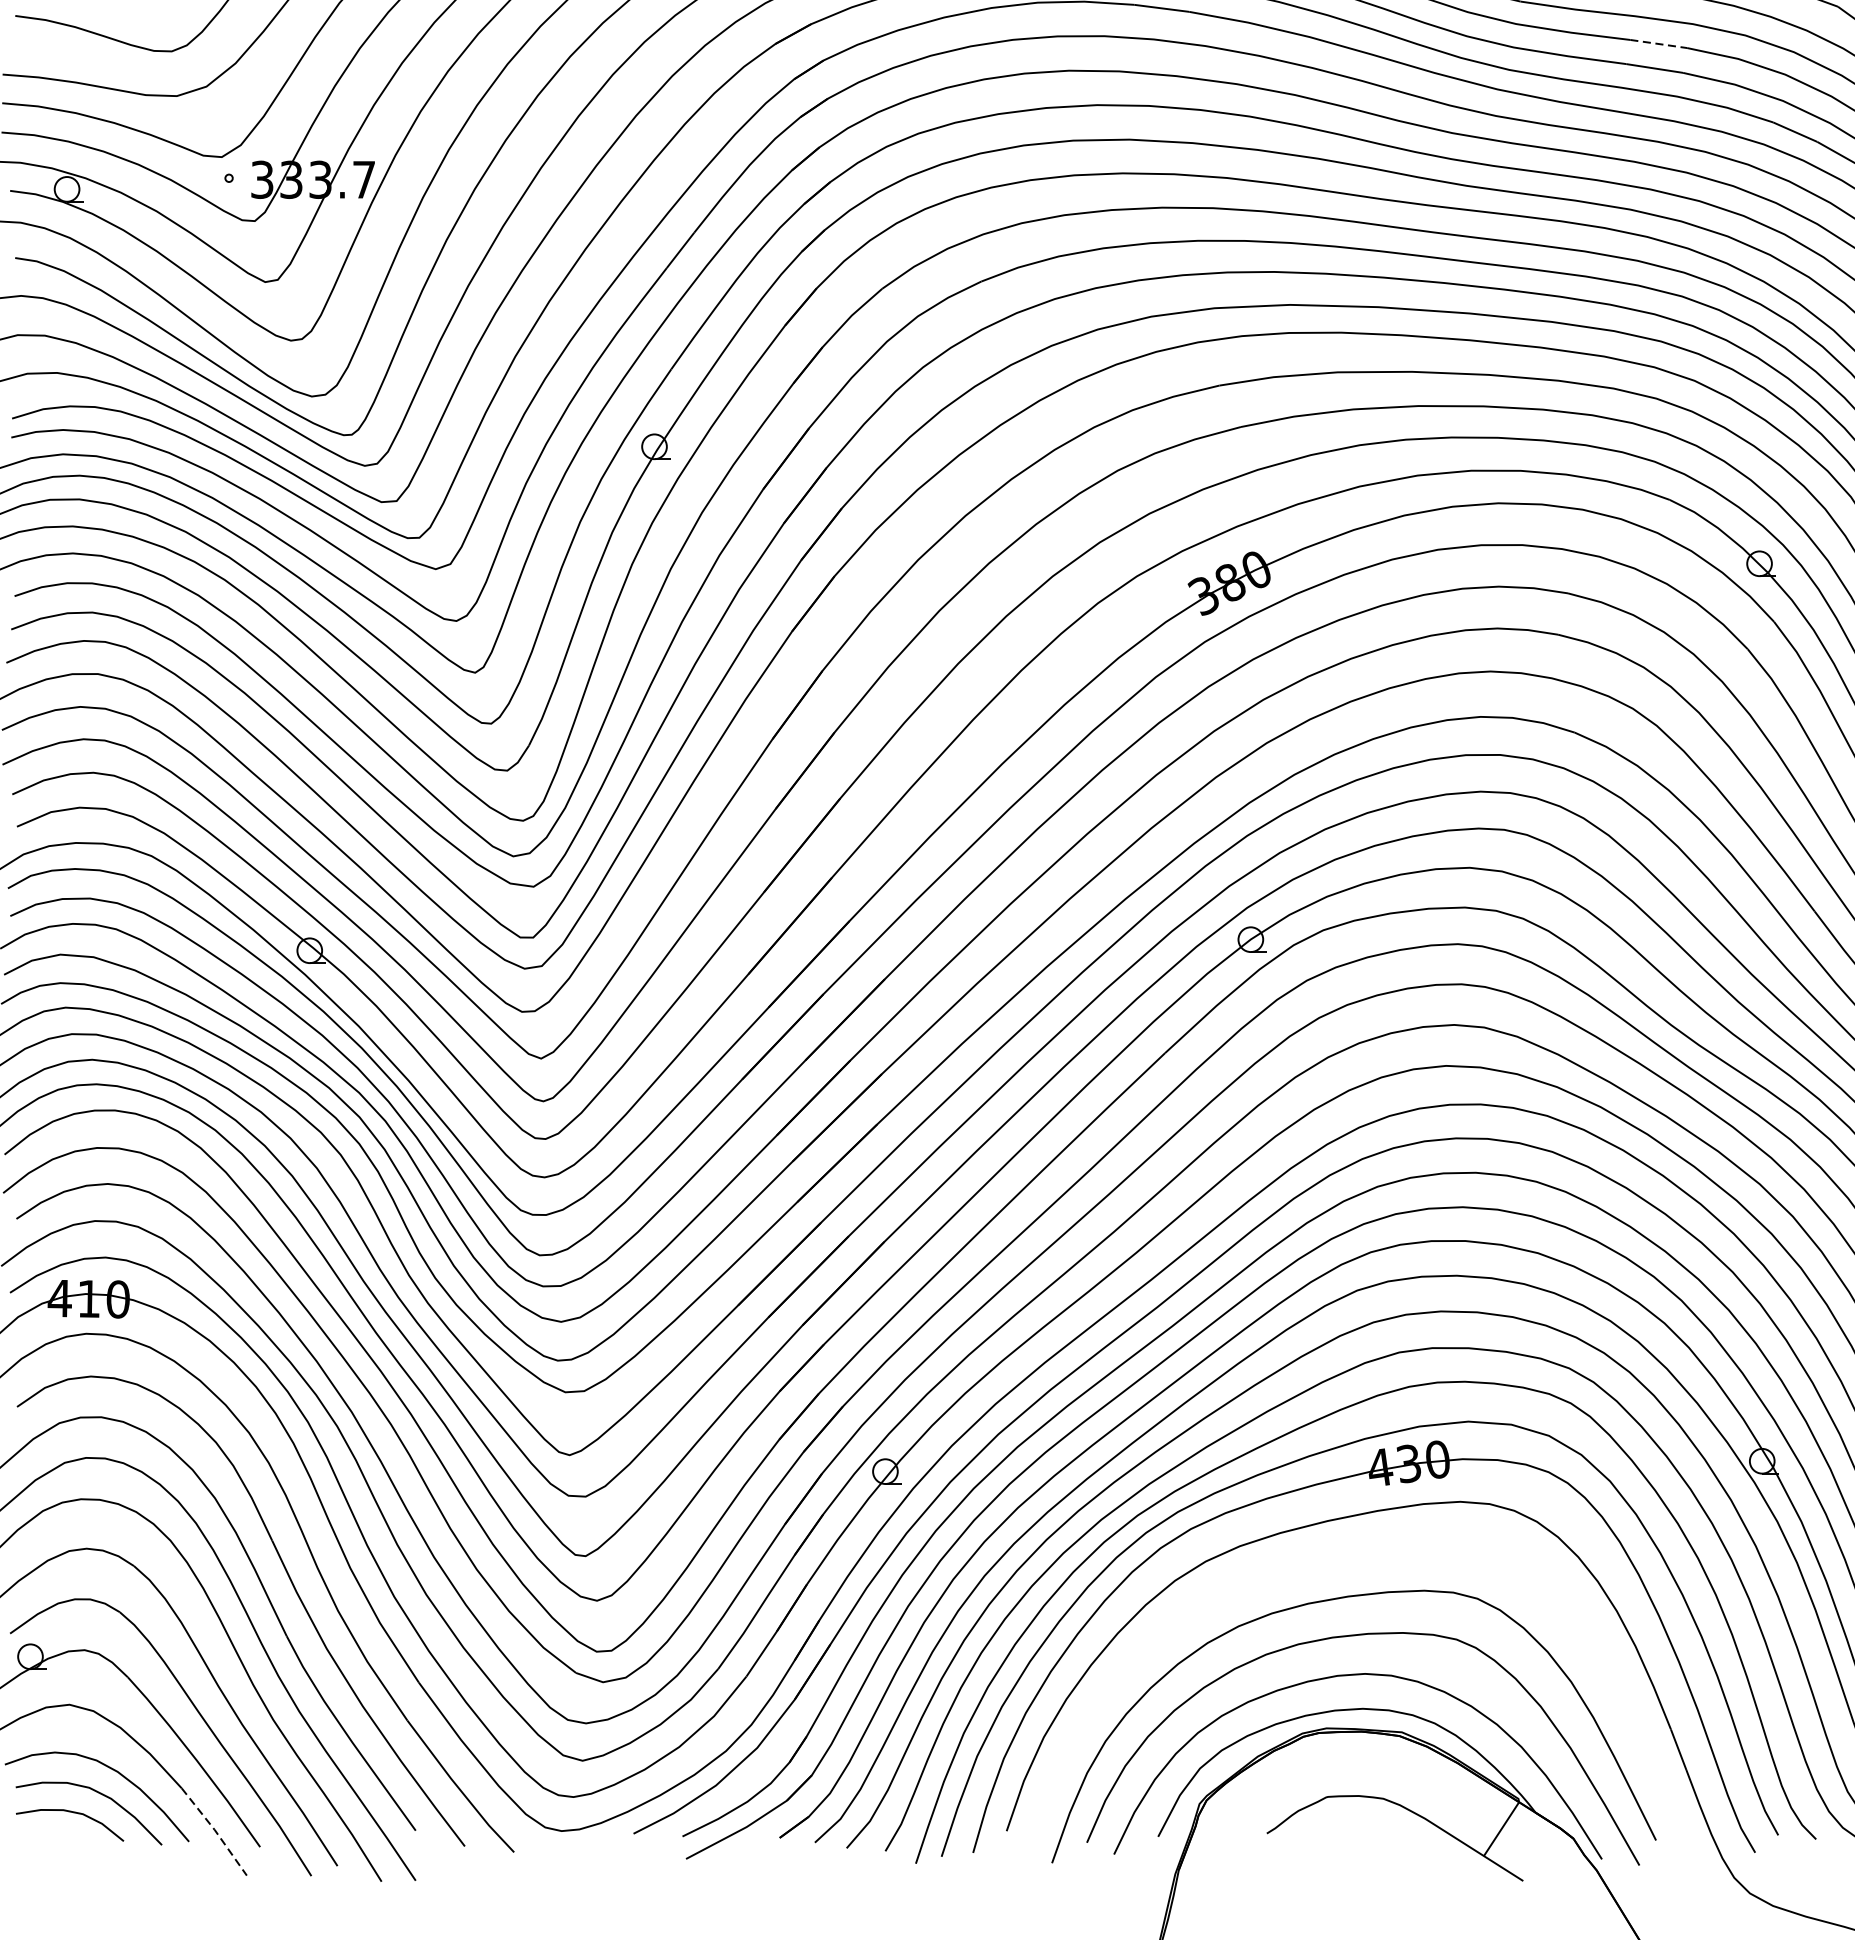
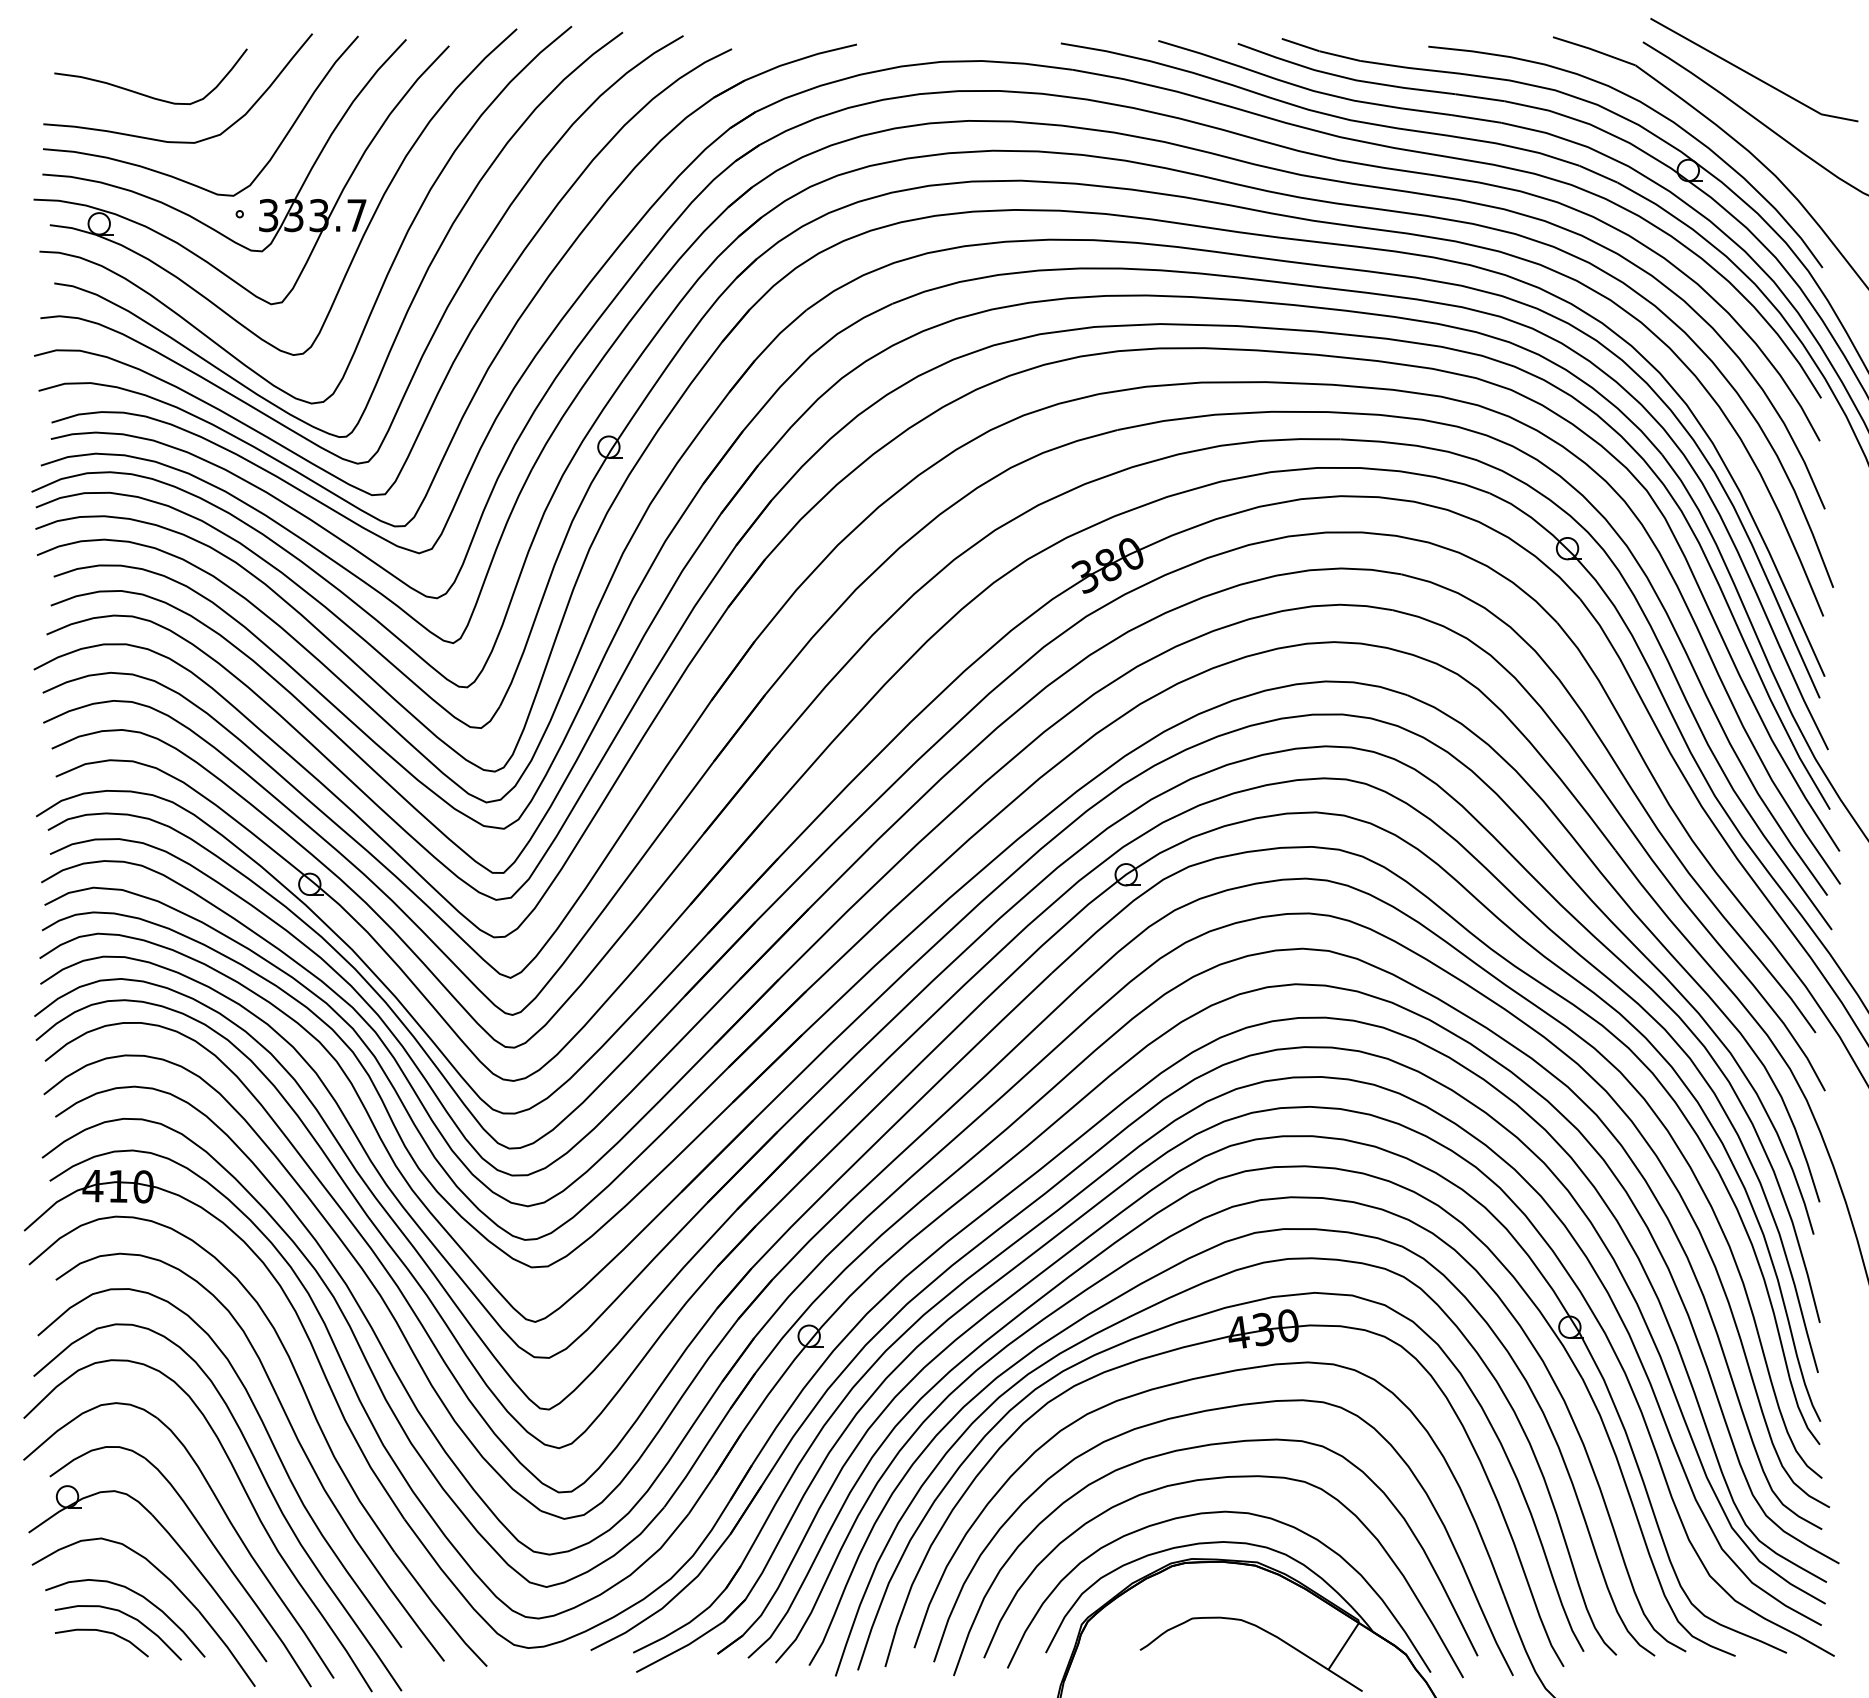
line: (1659, 43) -> (1480, 97), dashed -> solid
curve: (1335, 1560) -> (1199, 1413), added
line: (214, 1830) -> (227, 1647), dashed -> solid

